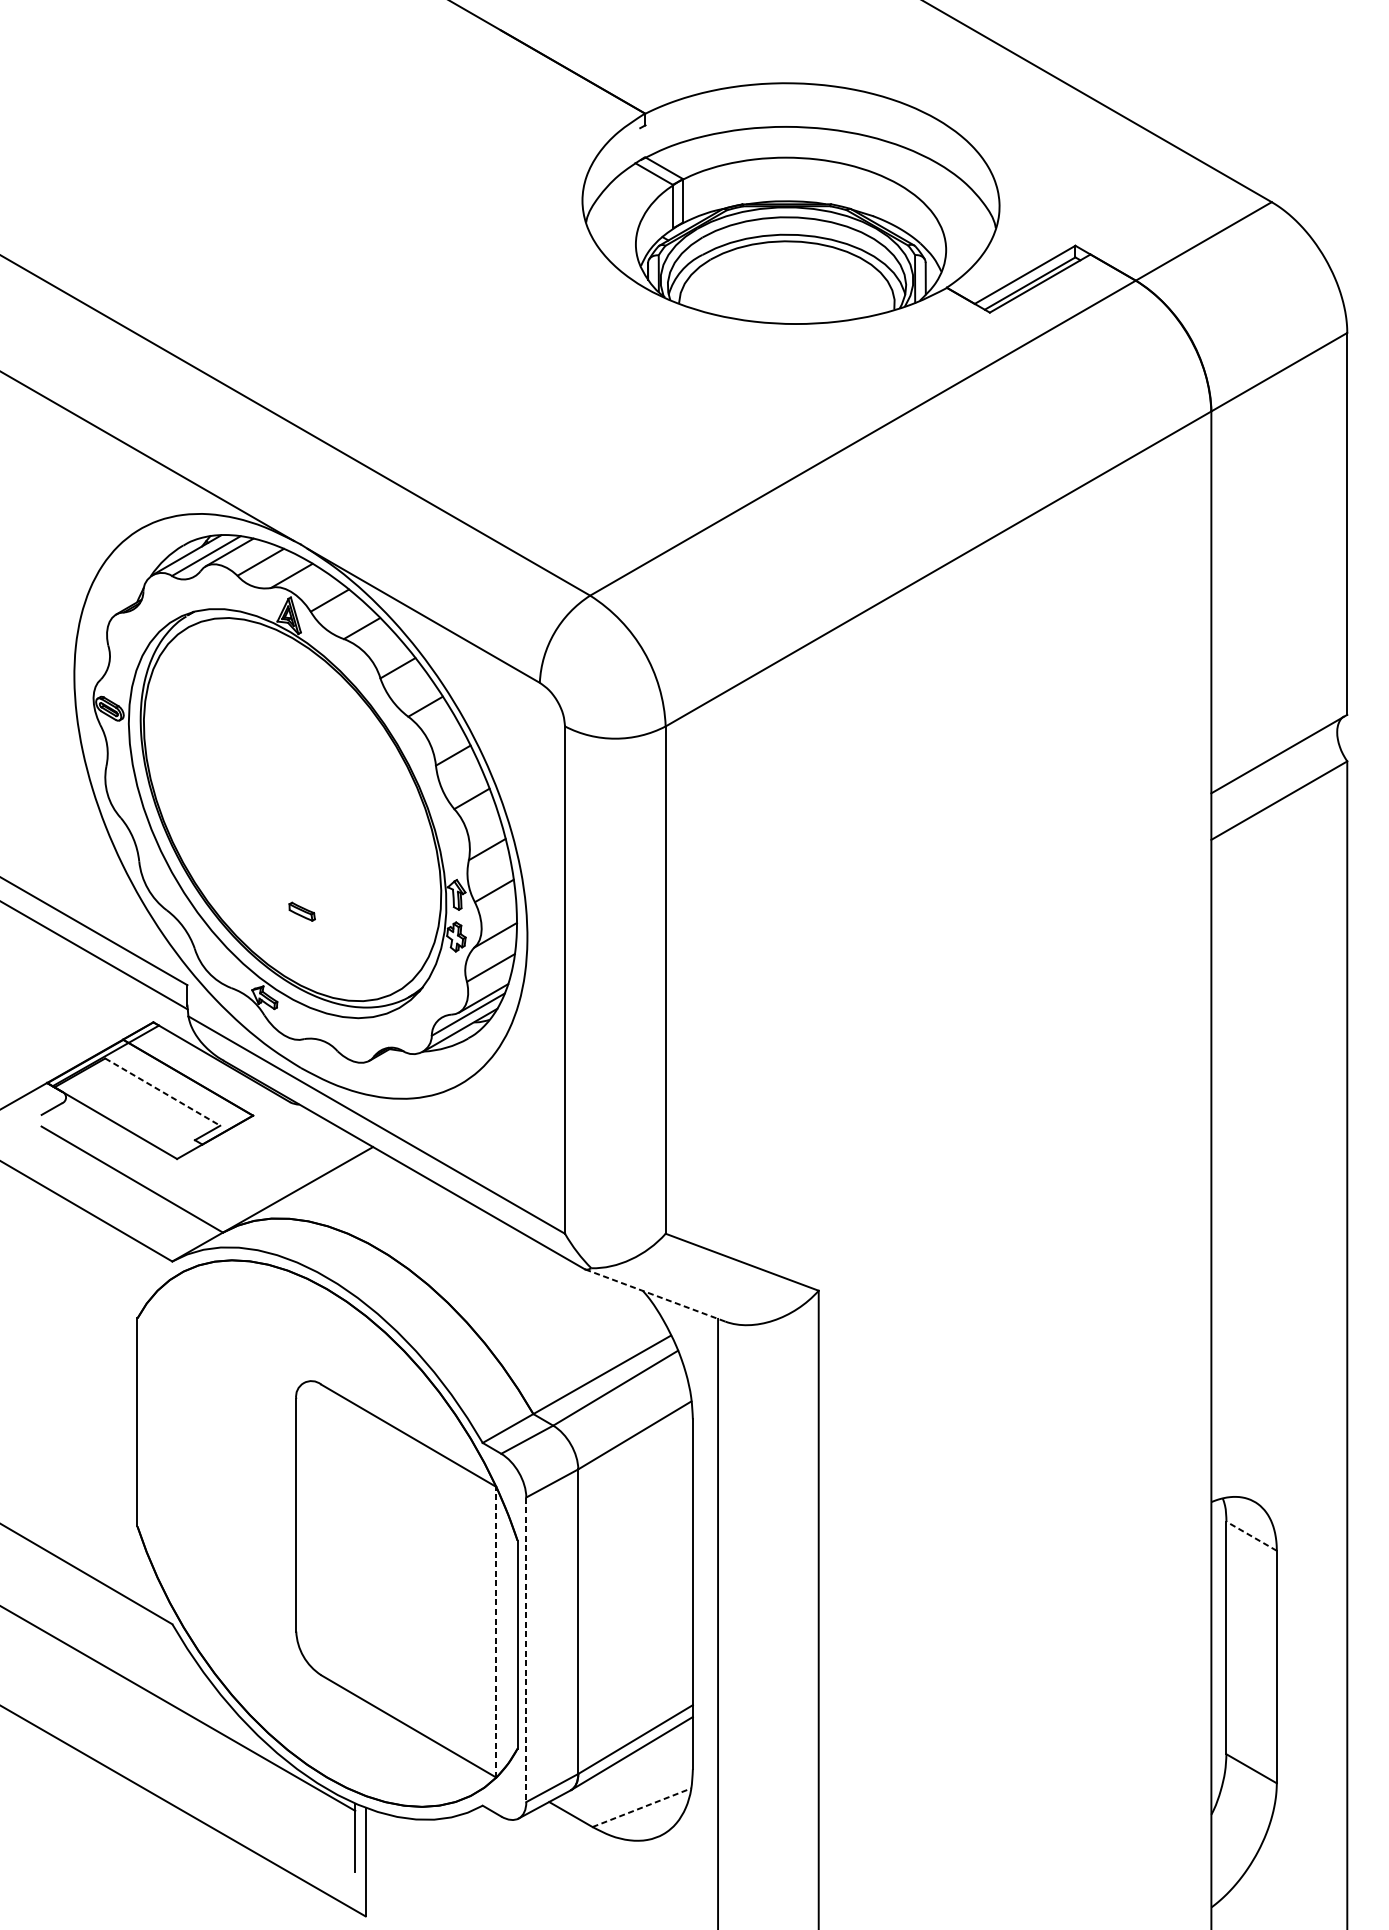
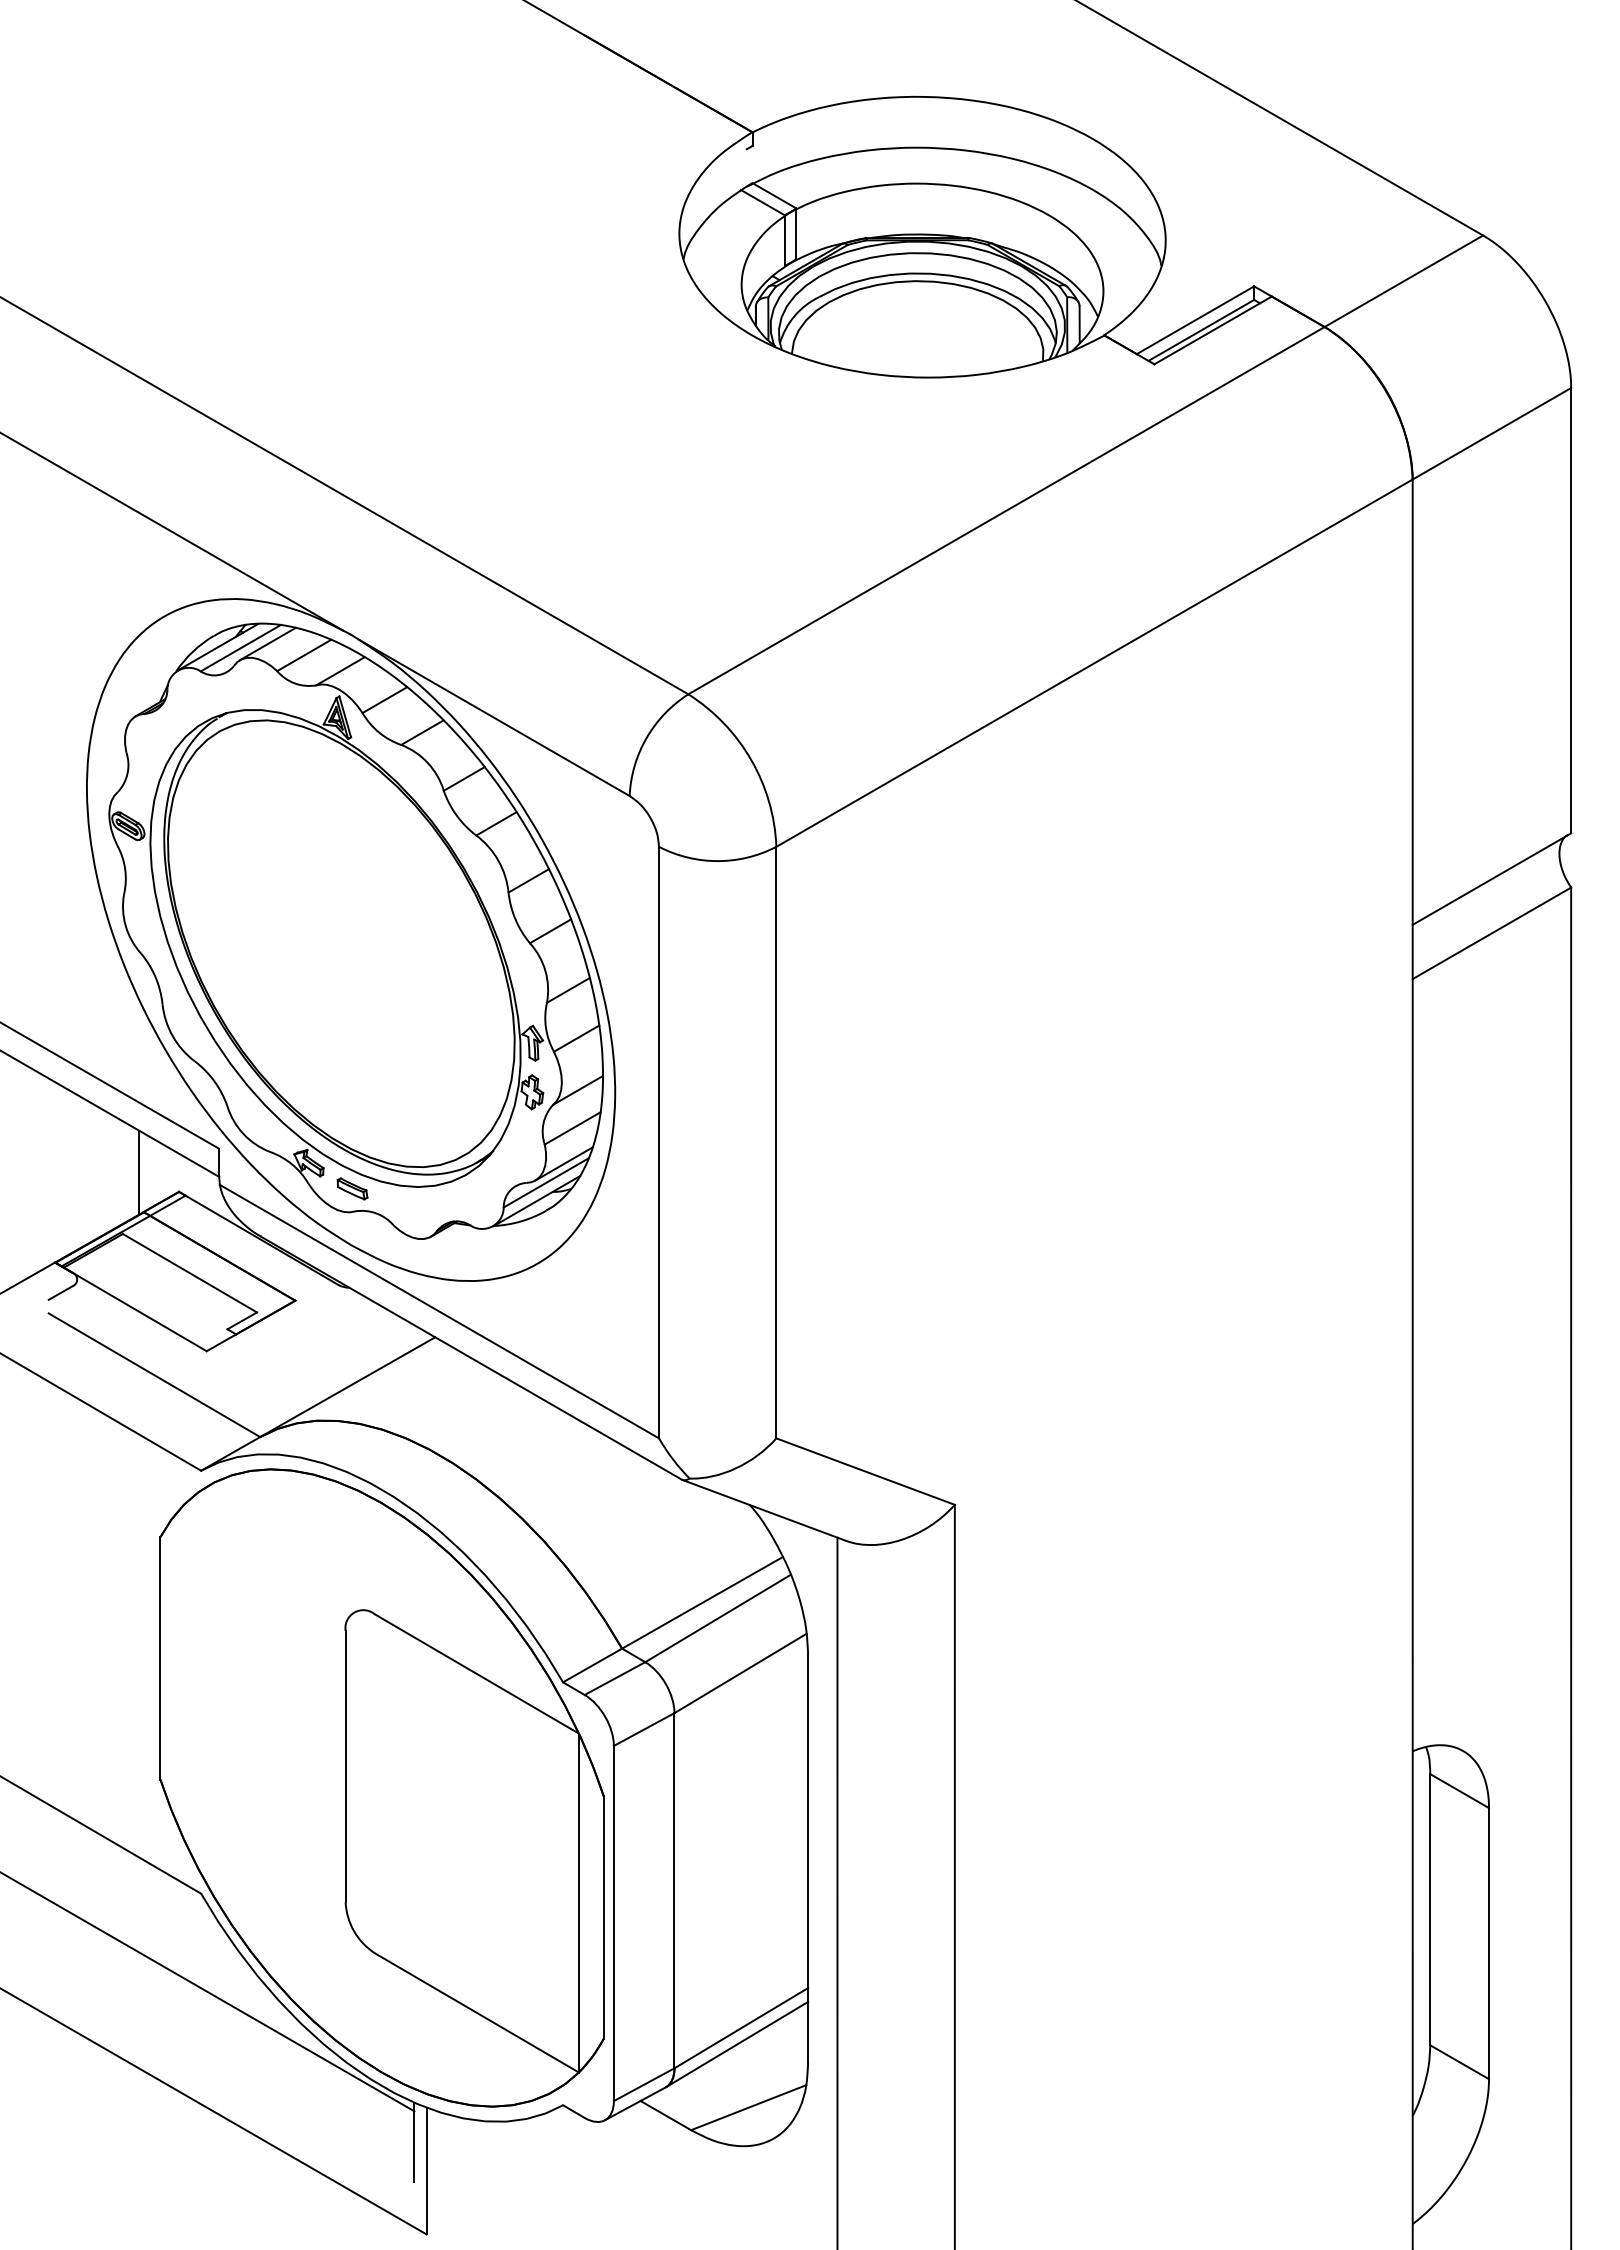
part: (302, 911) -> (352, 1188), moved
line: (119, 1005) -> (139, 1172), added
line: (162, 1092) -> (189, 1273), dashed -> solid
line: (655, 1295) -> (764, 1510), dashed -> solid
line: (1251, 1536) -> (1459, 1791), dashed -> solid
line: (495, 1631) -> (578, 1902), dashed -> solid
line: (525, 1649) -> (613, 1923), dashed -> solid
line: (641, 1807) -> (748, 2107), dashed -> solid

